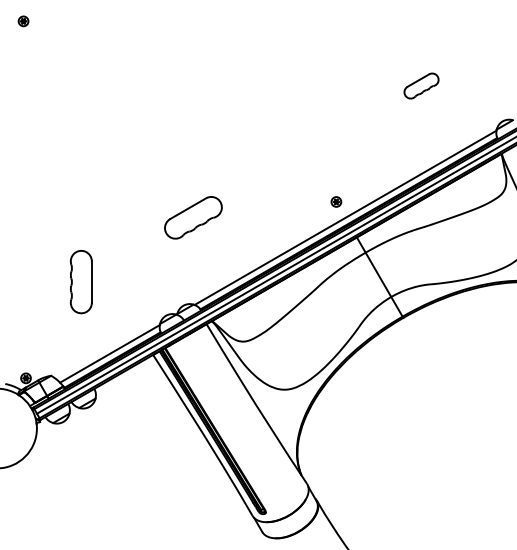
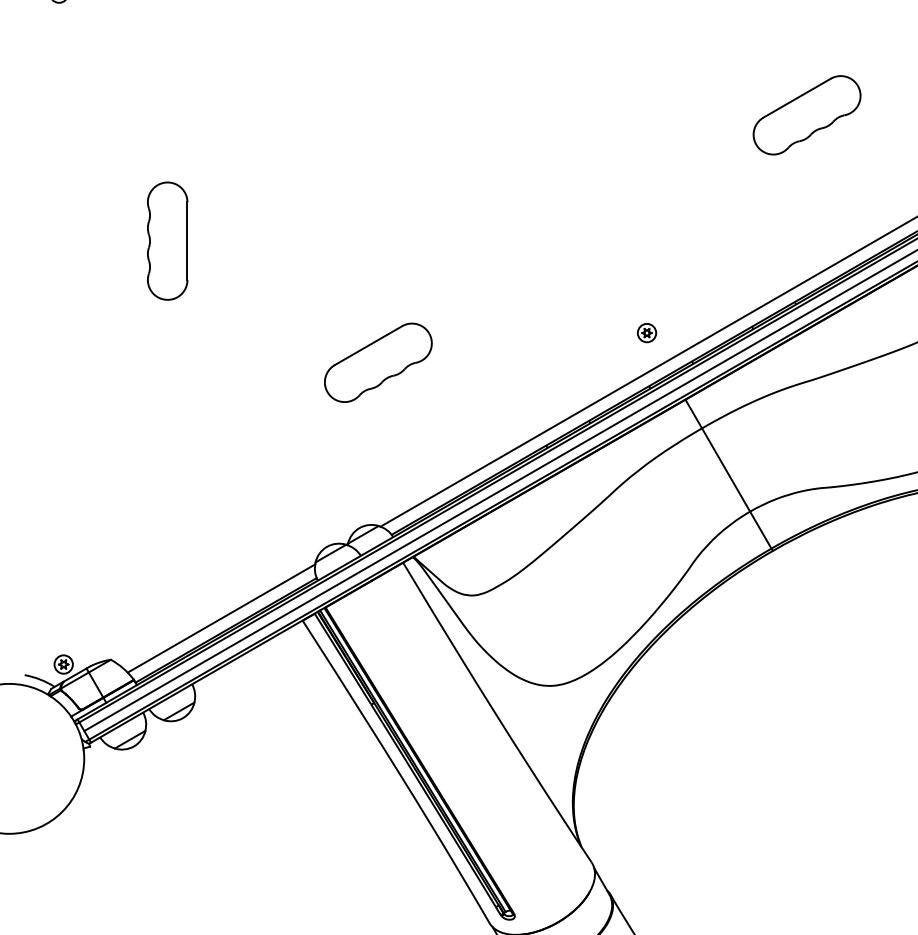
part: (421, 85) -> (806, 114), size x1.67
part: (81, 282) -> (167, 241), moved

